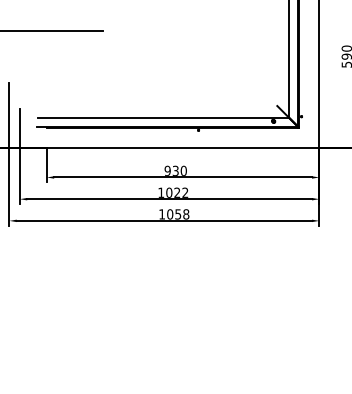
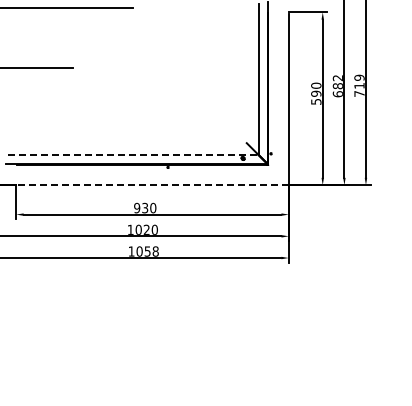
line: (164, 118) -> (133, 155), solid -> dashed
line: (184, 148) -> (153, 185), solid -> dashed
text: (185, 192) -> (154, 229), 1022 -> 1020

